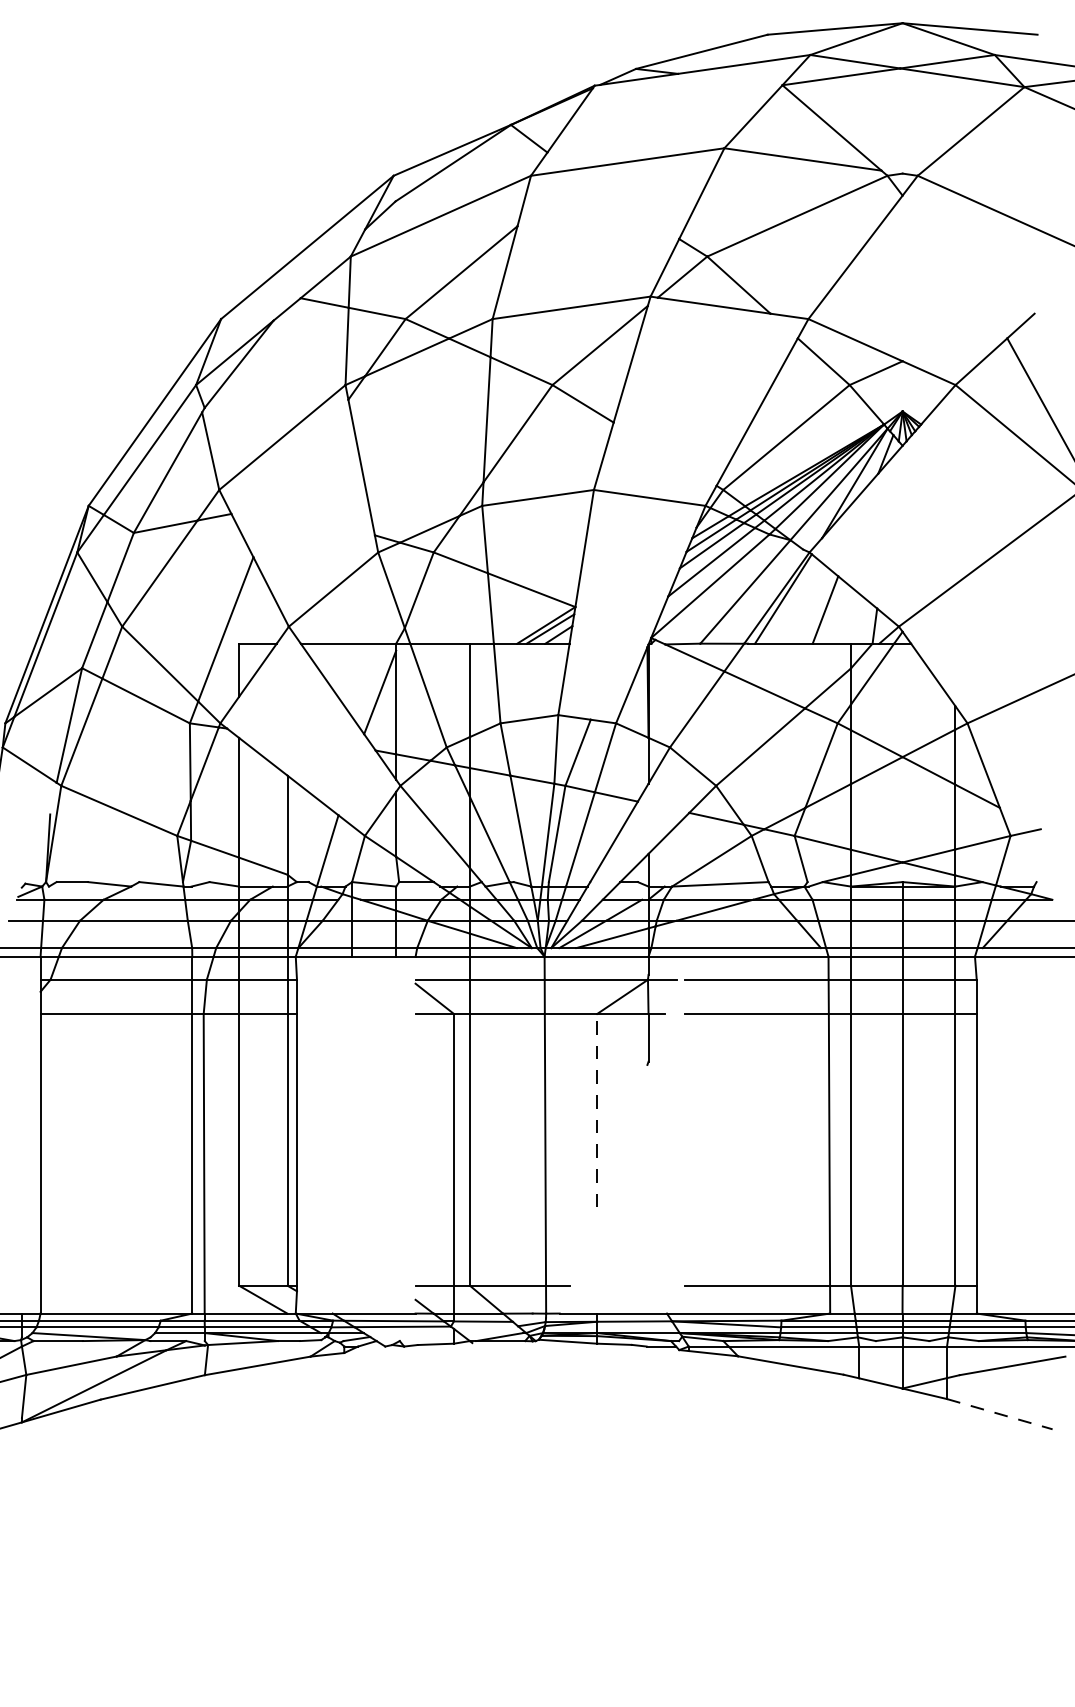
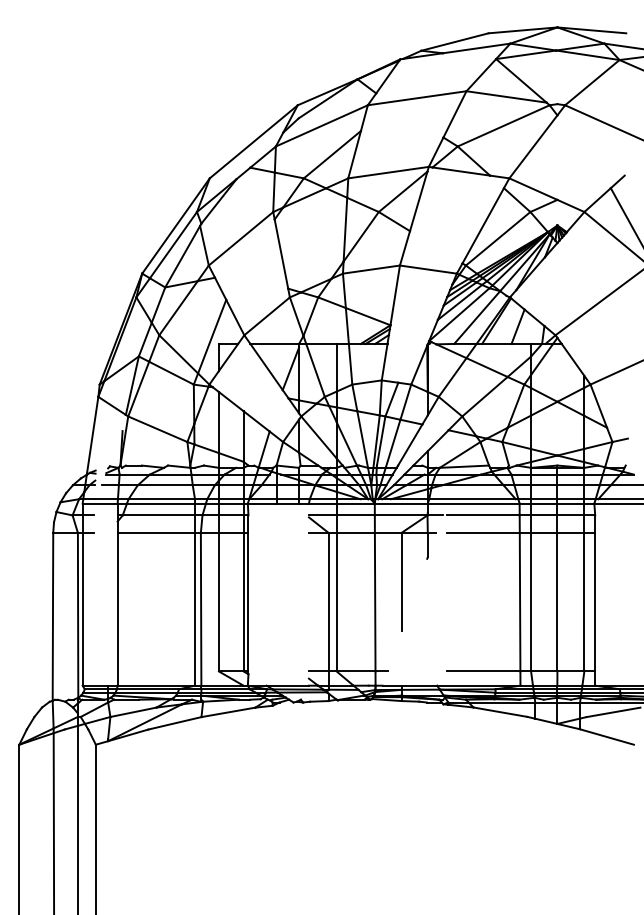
line: (596, 1109) -> (401, 581), dashed -> solid
line: (1000, 1415) -> (607, 737), dashed -> solid

